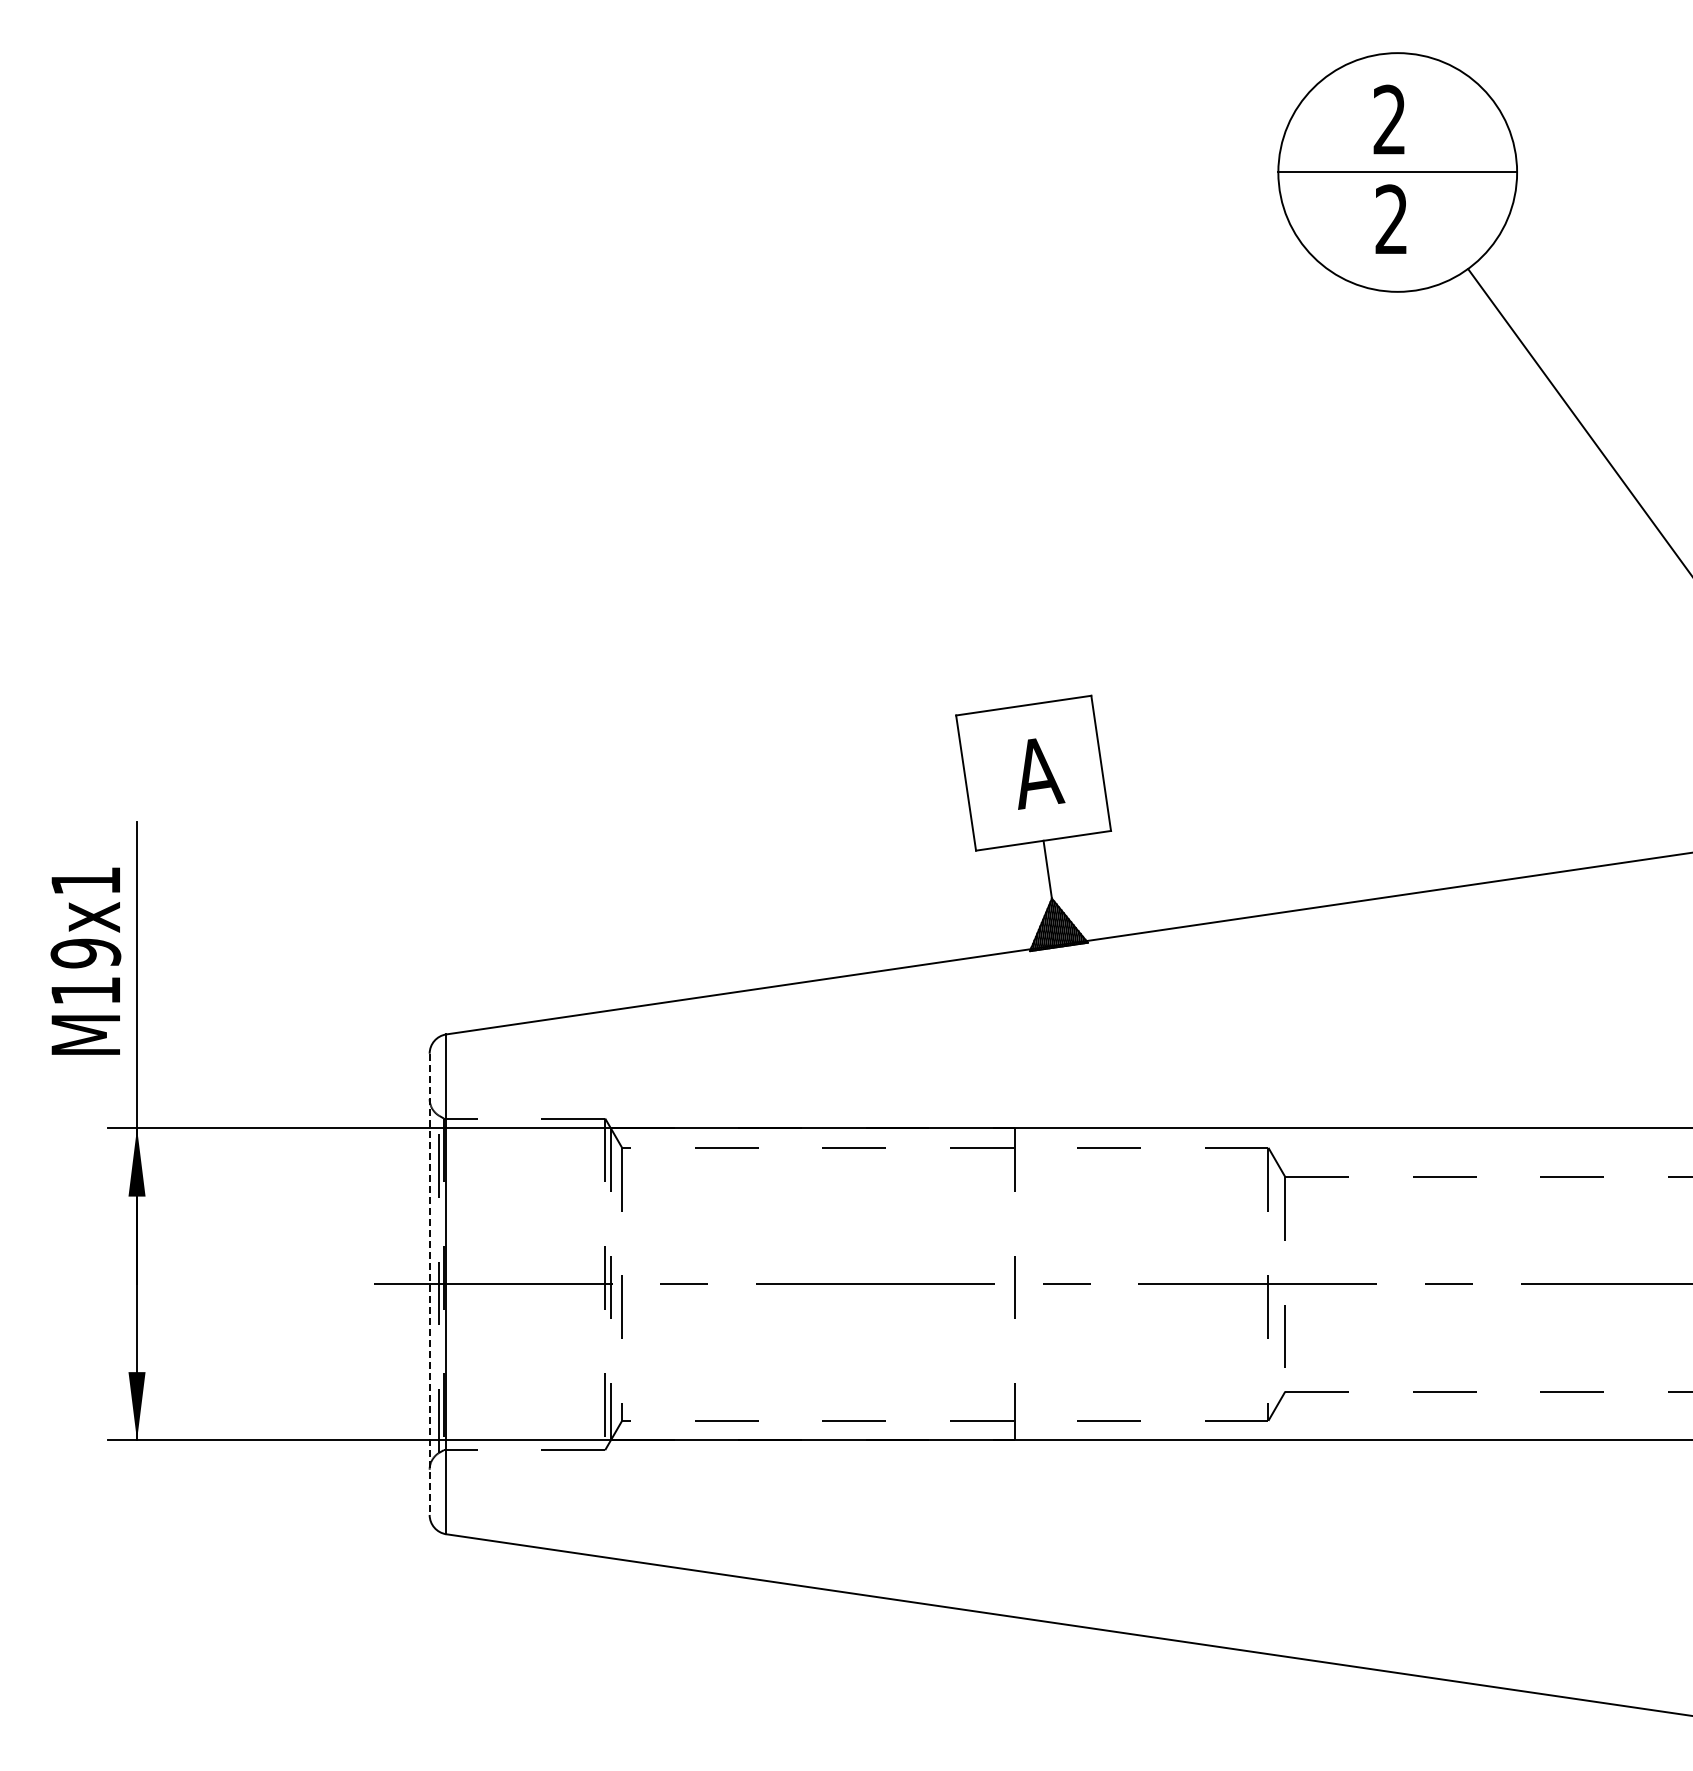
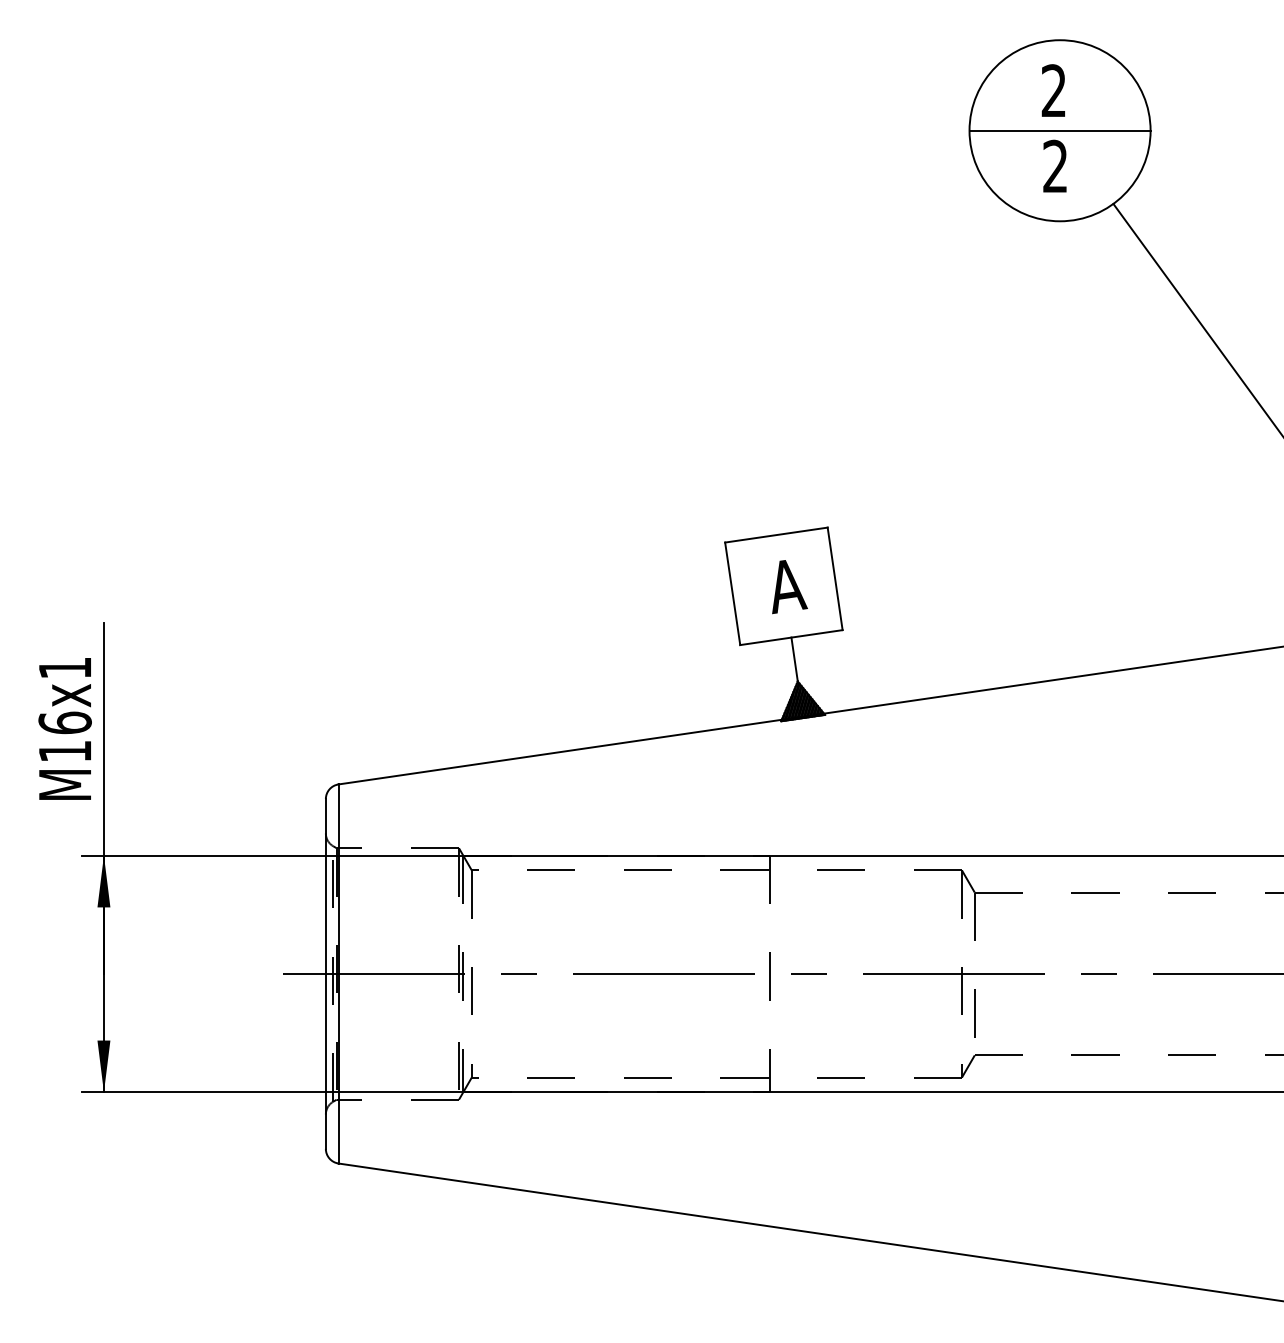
text: (85, 953) -> (64, 723), M19x1 -> M16x1
line: (429, 1284) -> (325, 974), dashed -> solid

